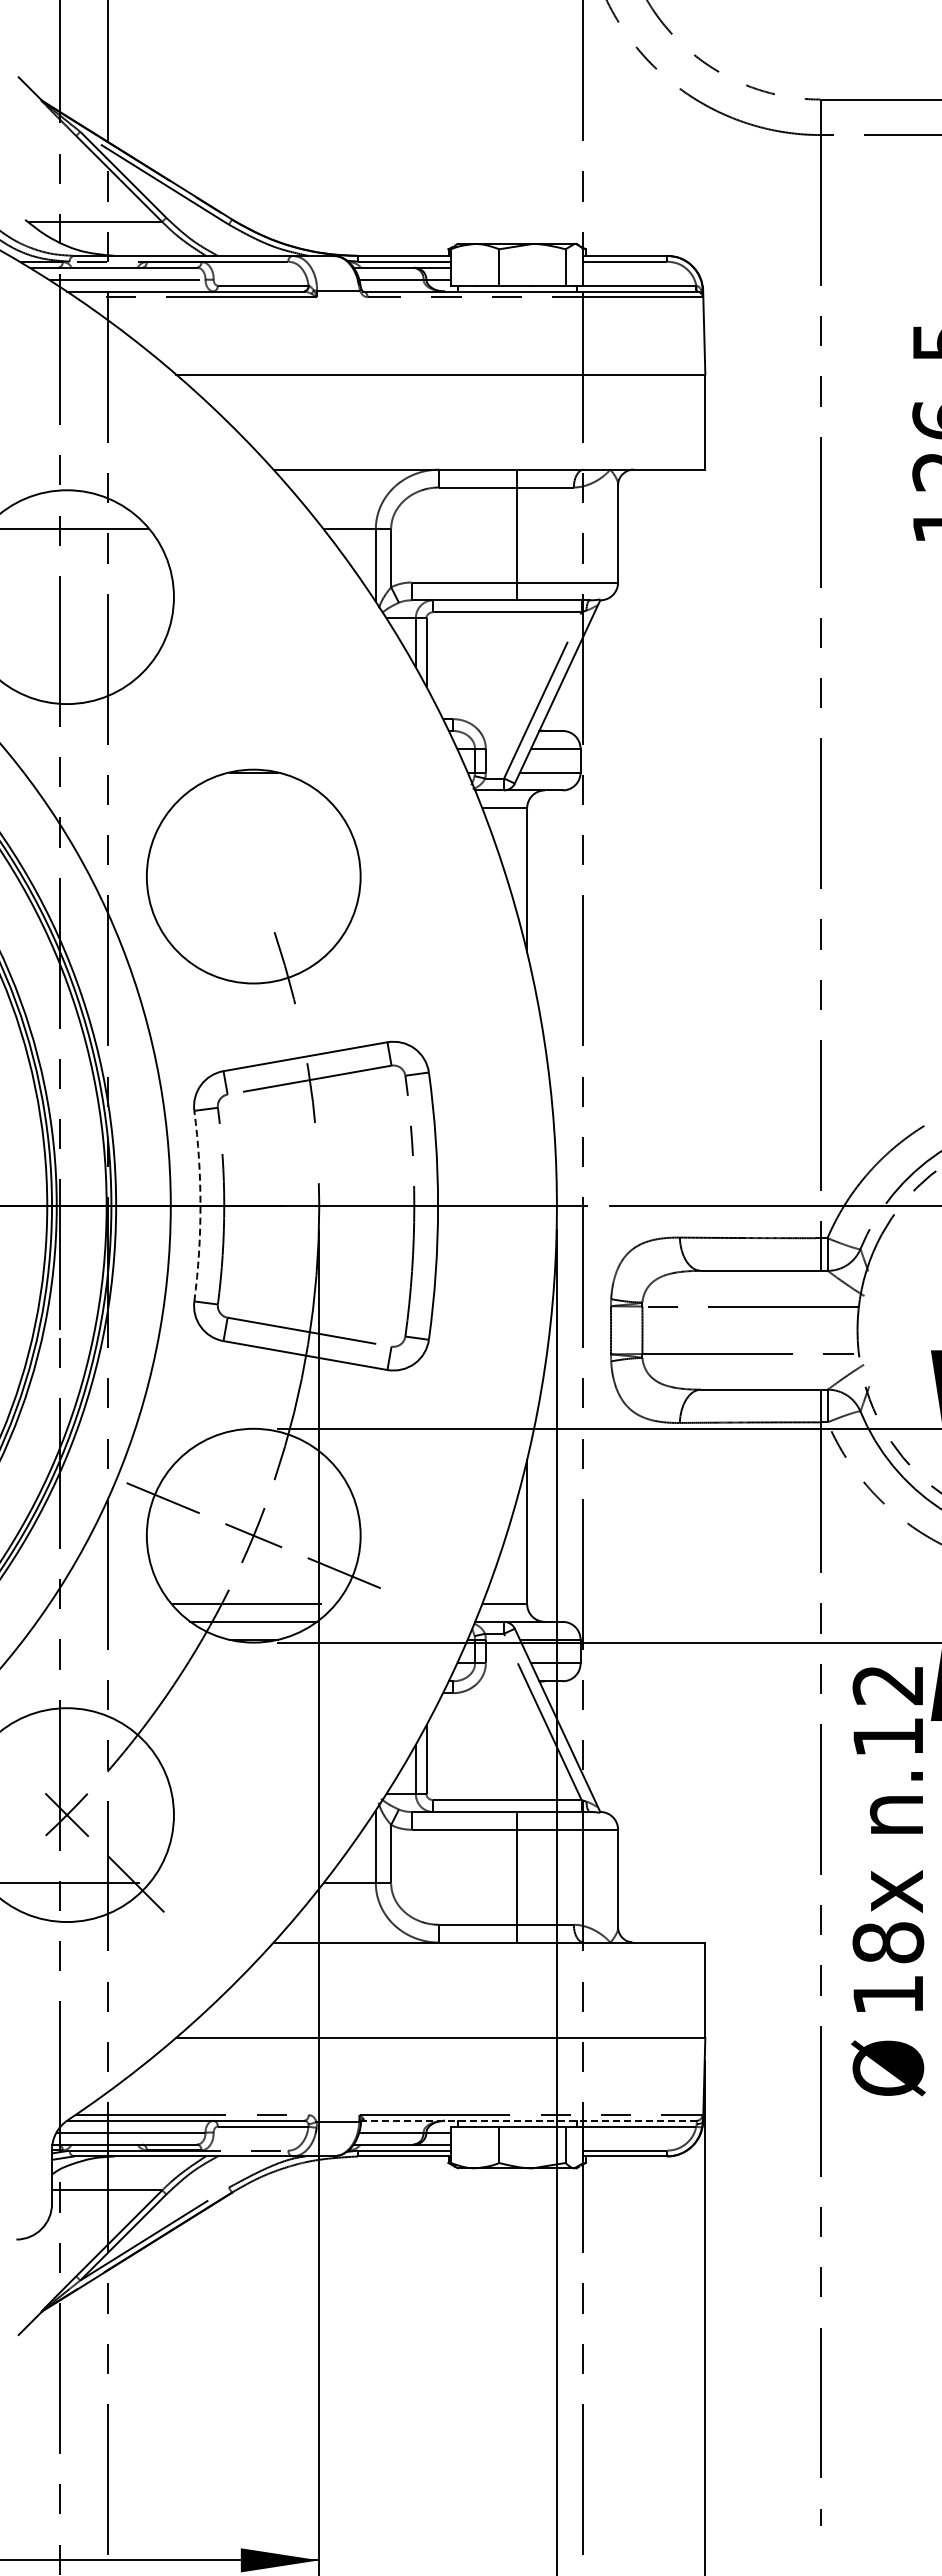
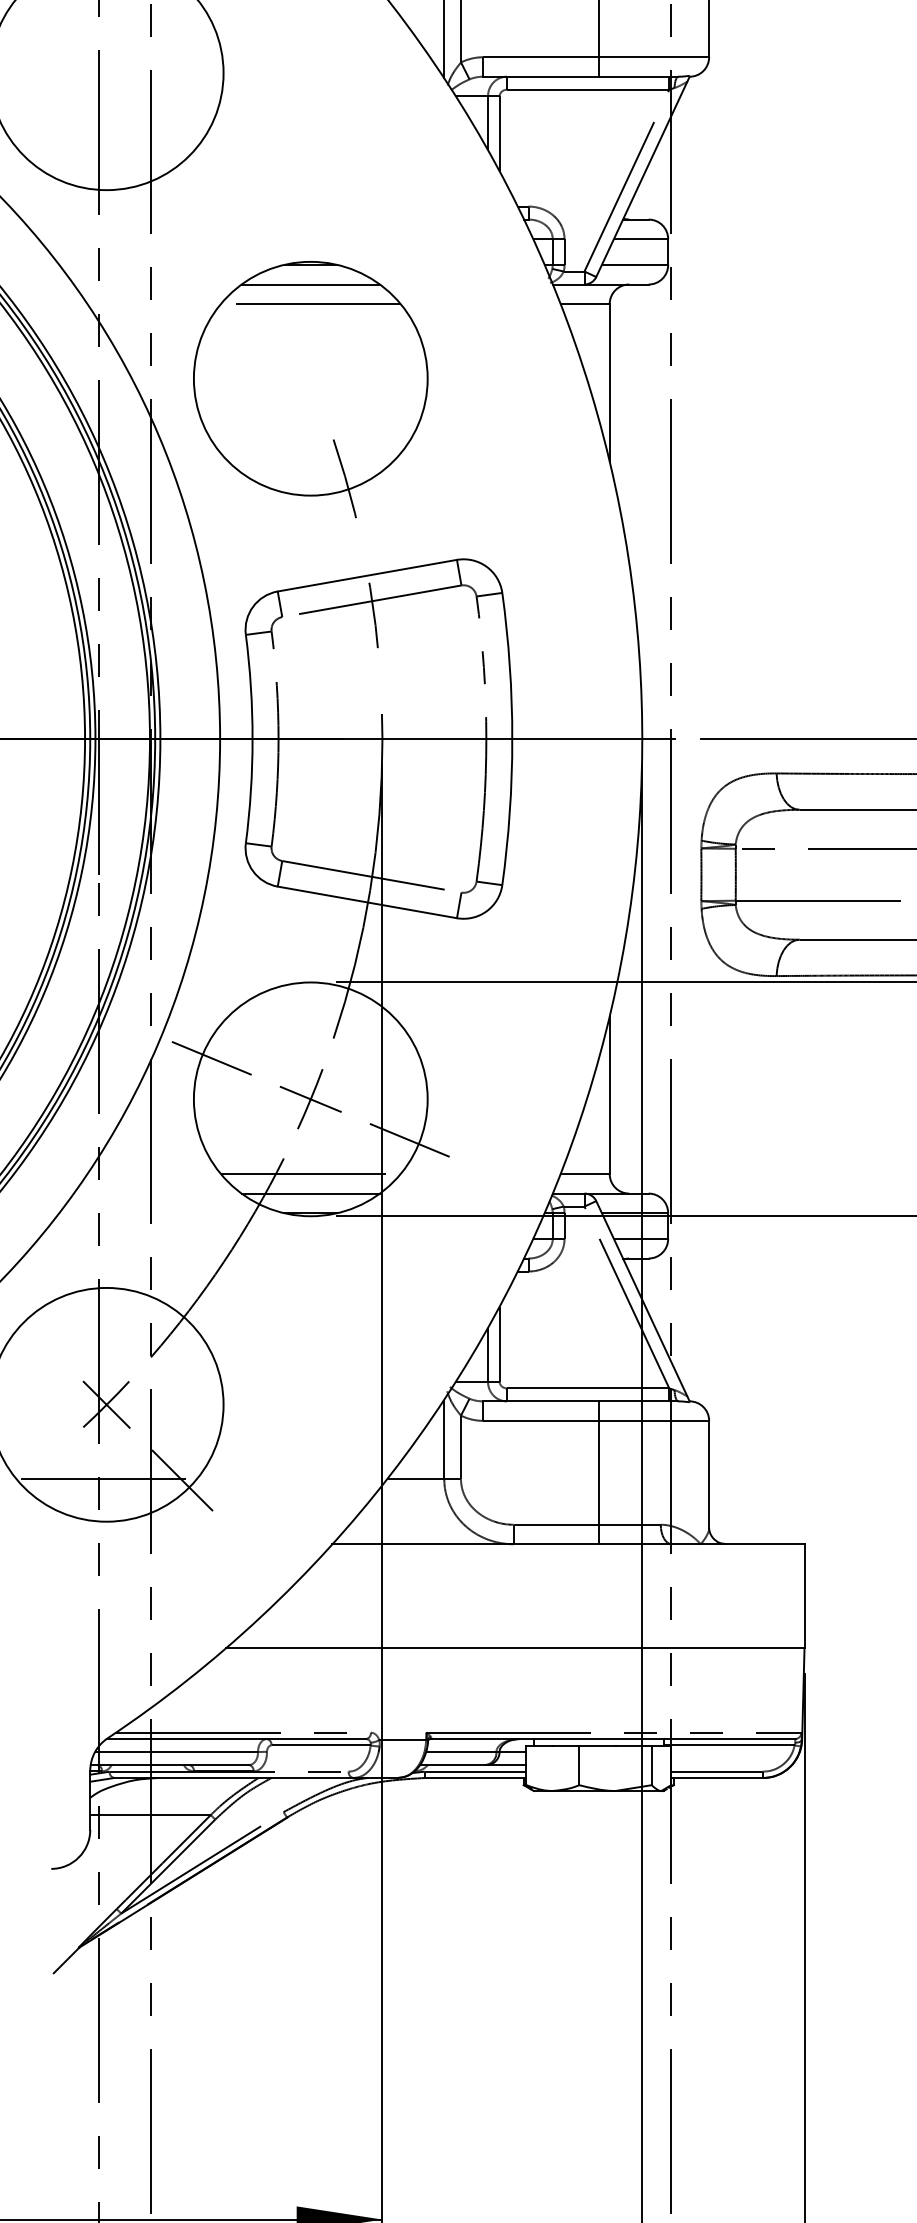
line: (253, 790) -> (310, 284), added
line: (253, 808) -> (310, 304), added
arc: (200, 1206) -> (252, 739), dashed -> solid
line: (529, 2120) -> (612, 1738), dashed -> solid

